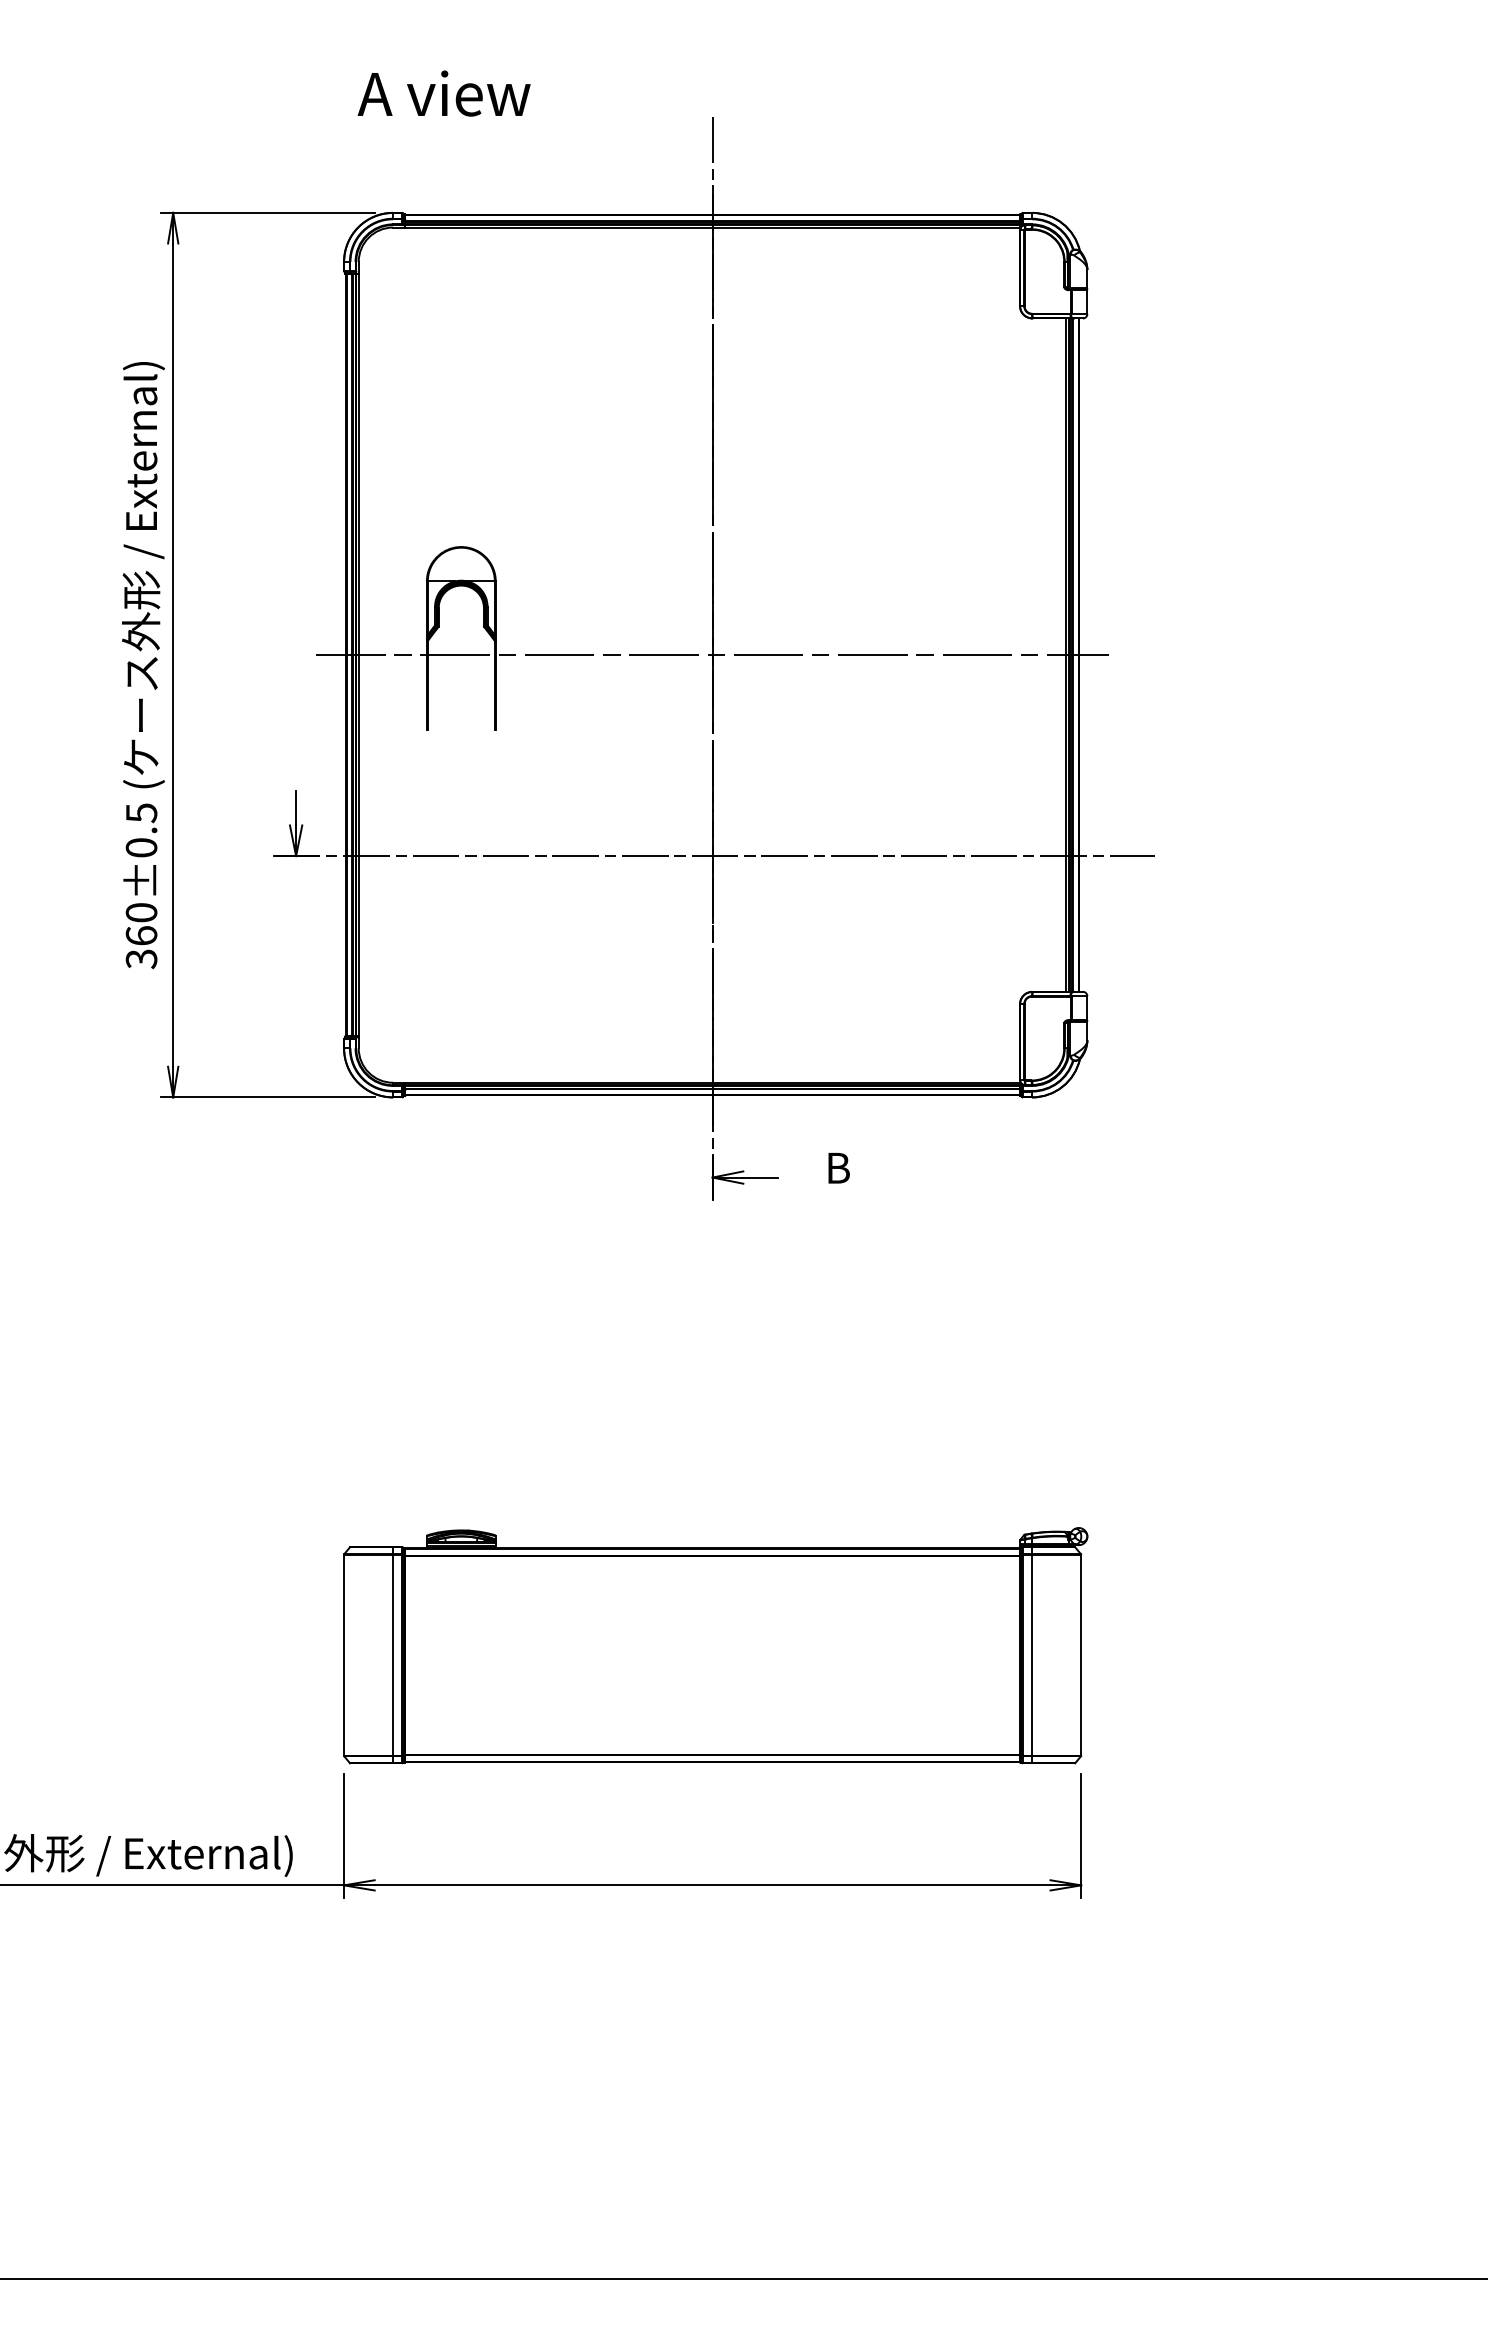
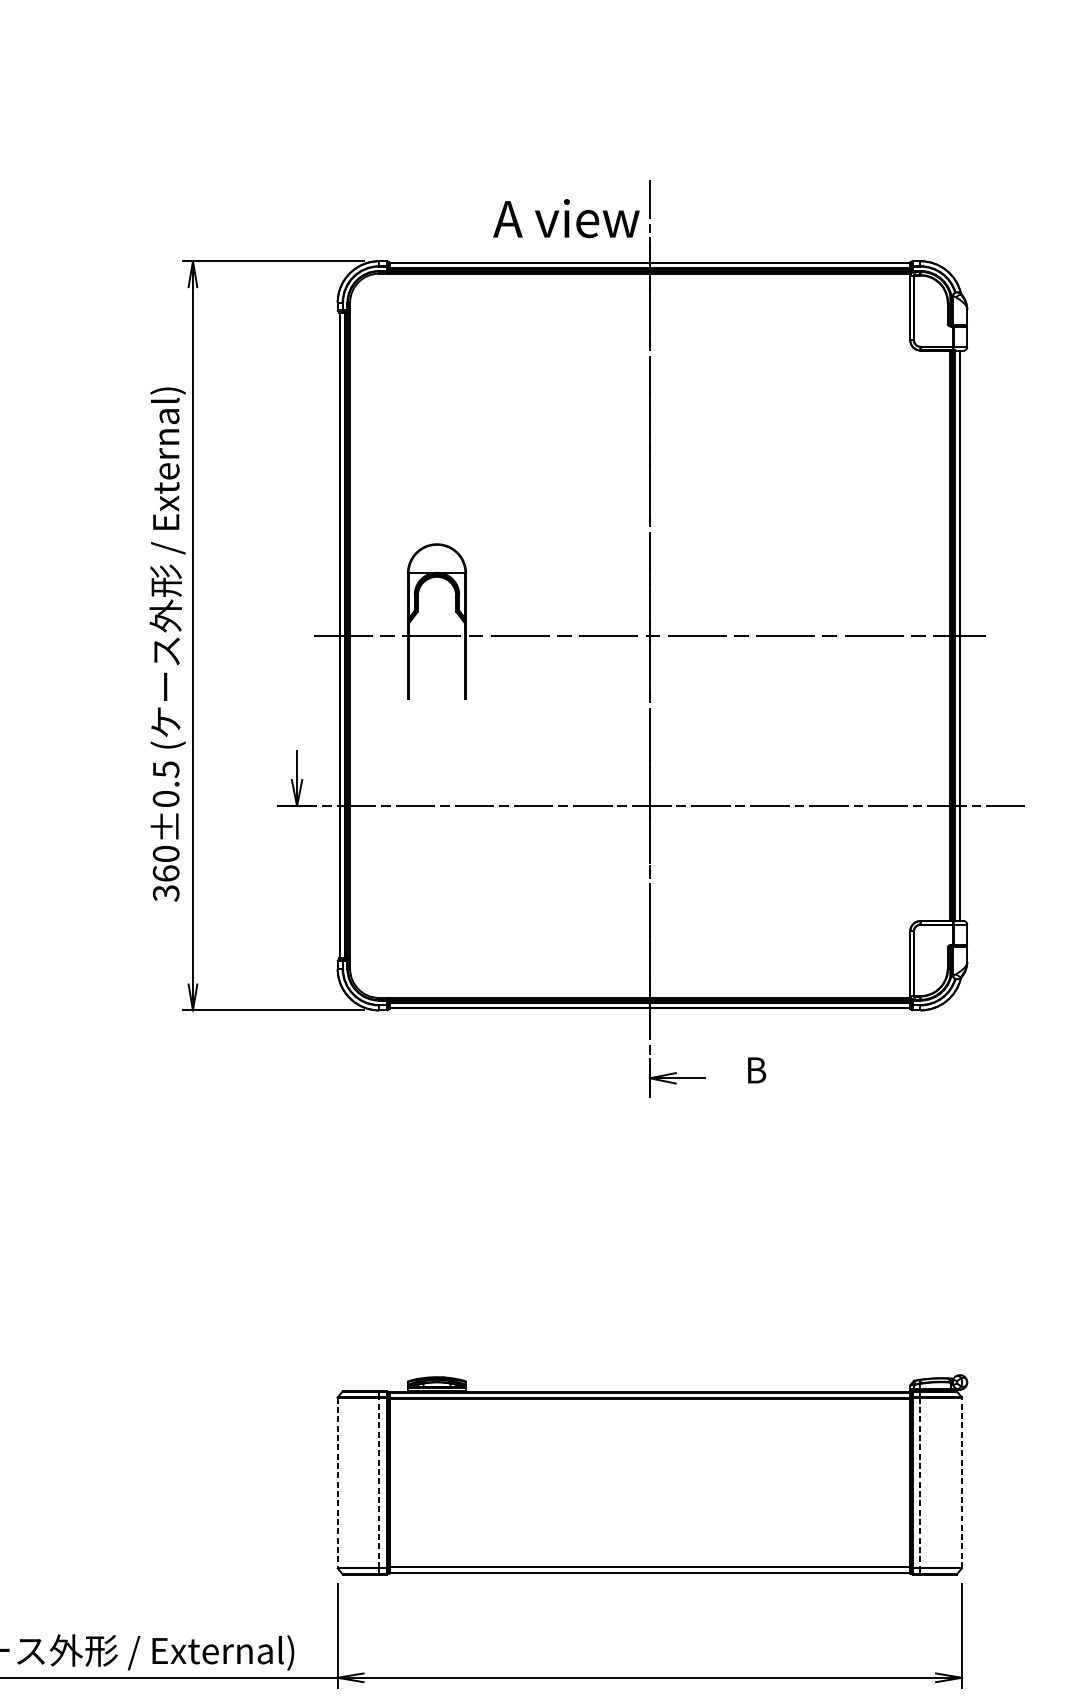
text: (443, 93) -> (565, 218), moved
line: (393, 1654) -> (379, 1482), solid -> dashed
line: (1081, 1654) -> (962, 1482), solid -> dashed
line: (343, 1655) -> (337, 1483), solid -> dashed
line: (1032, 1655) -> (920, 1483), solid -> dashed

